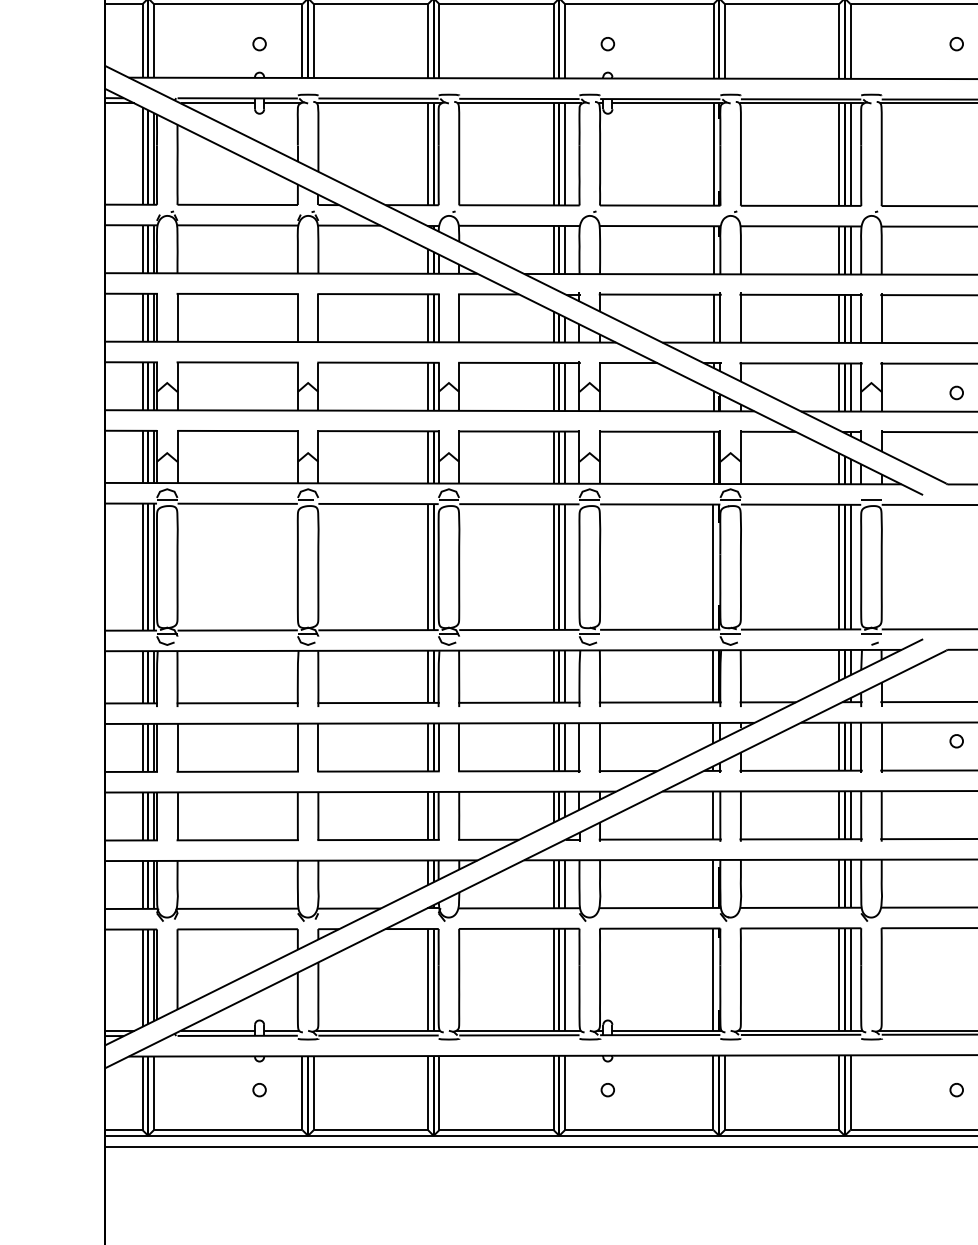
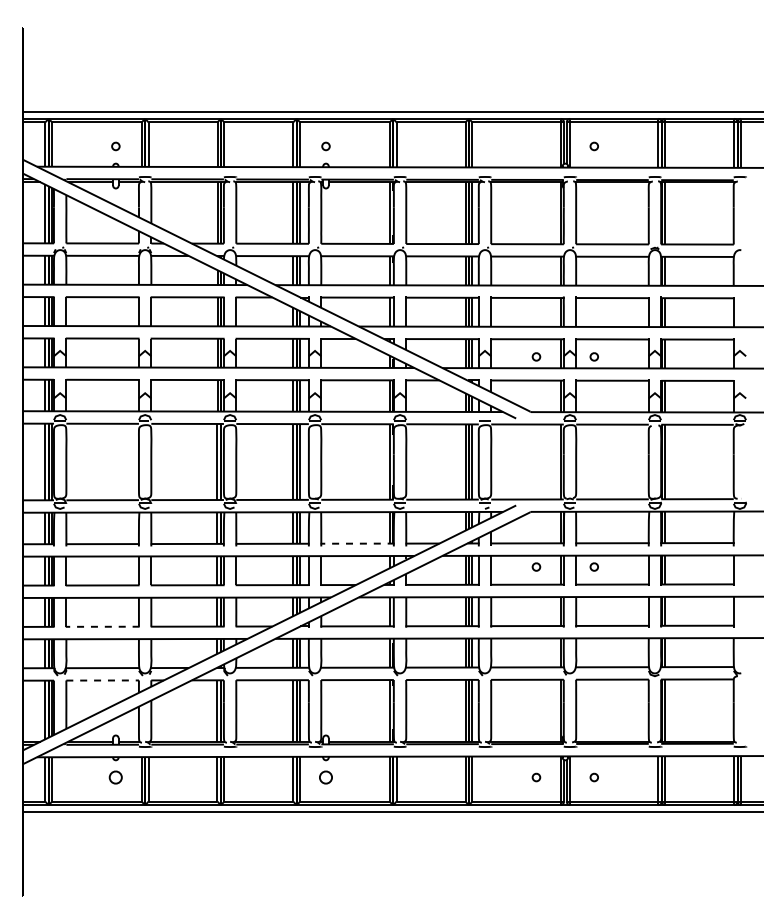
part: (956, 44) -> (536, 146), removed
line: (660, 702) -> (357, 543), solid -> dashed
line: (237, 839) -> (102, 626), solid -> dashed
line: (239, 929) -> (103, 680), solid -> dashed
part: (258, 1090) -> (115, 777), size x1.6
part: (607, 1090) -> (325, 777), size x1.6

